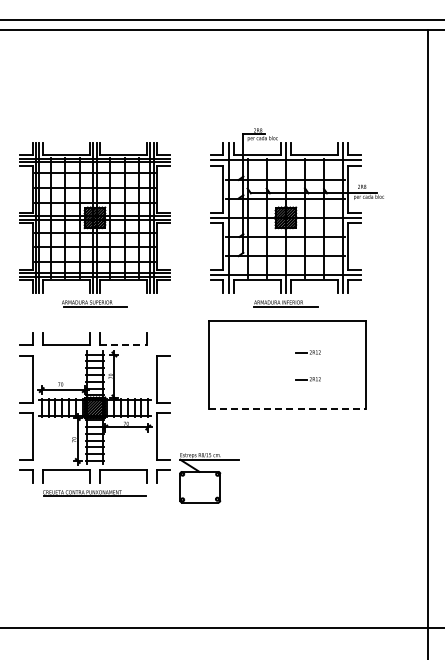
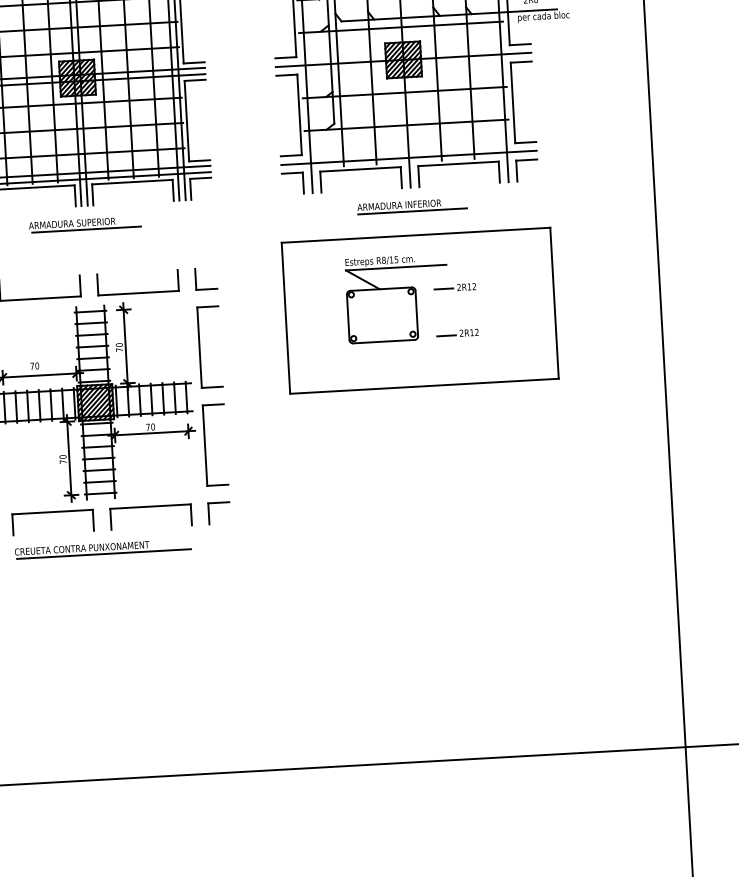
part: (163, 338) -> (206, 277), added
line: (123, 345) -> (138, 293), dashed -> solid
line: (287, 408) -> (424, 385), dashed -> solid
part: (209, 478) -> (397, 299), moved

